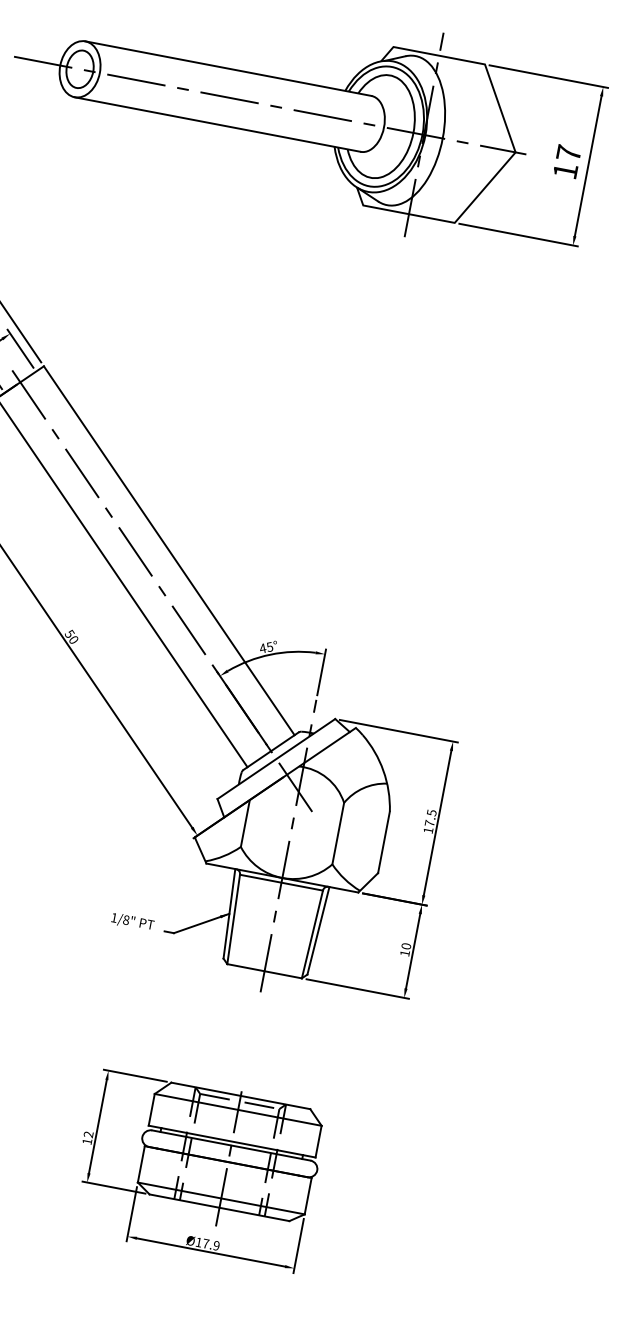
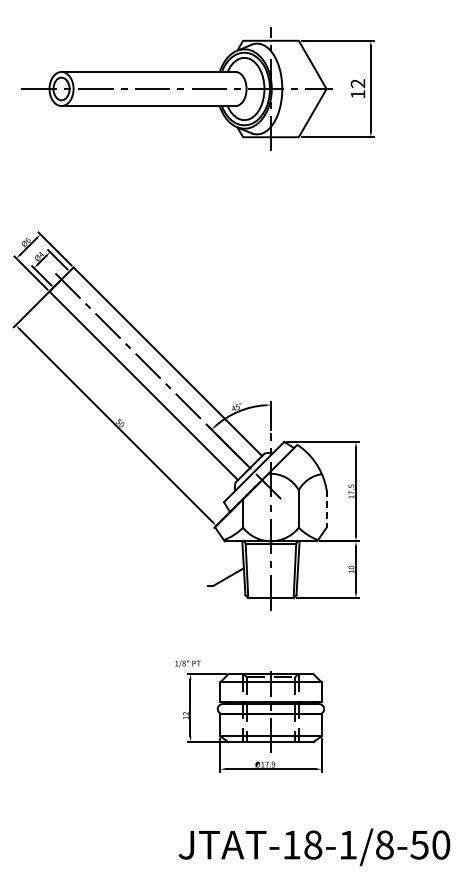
text: (568, 153) -> (357, 83), 17 -> 12
line: (383, 841) -> (326, 508), solid -> dashed
text: (132, 921) -> (187, 663), moved

